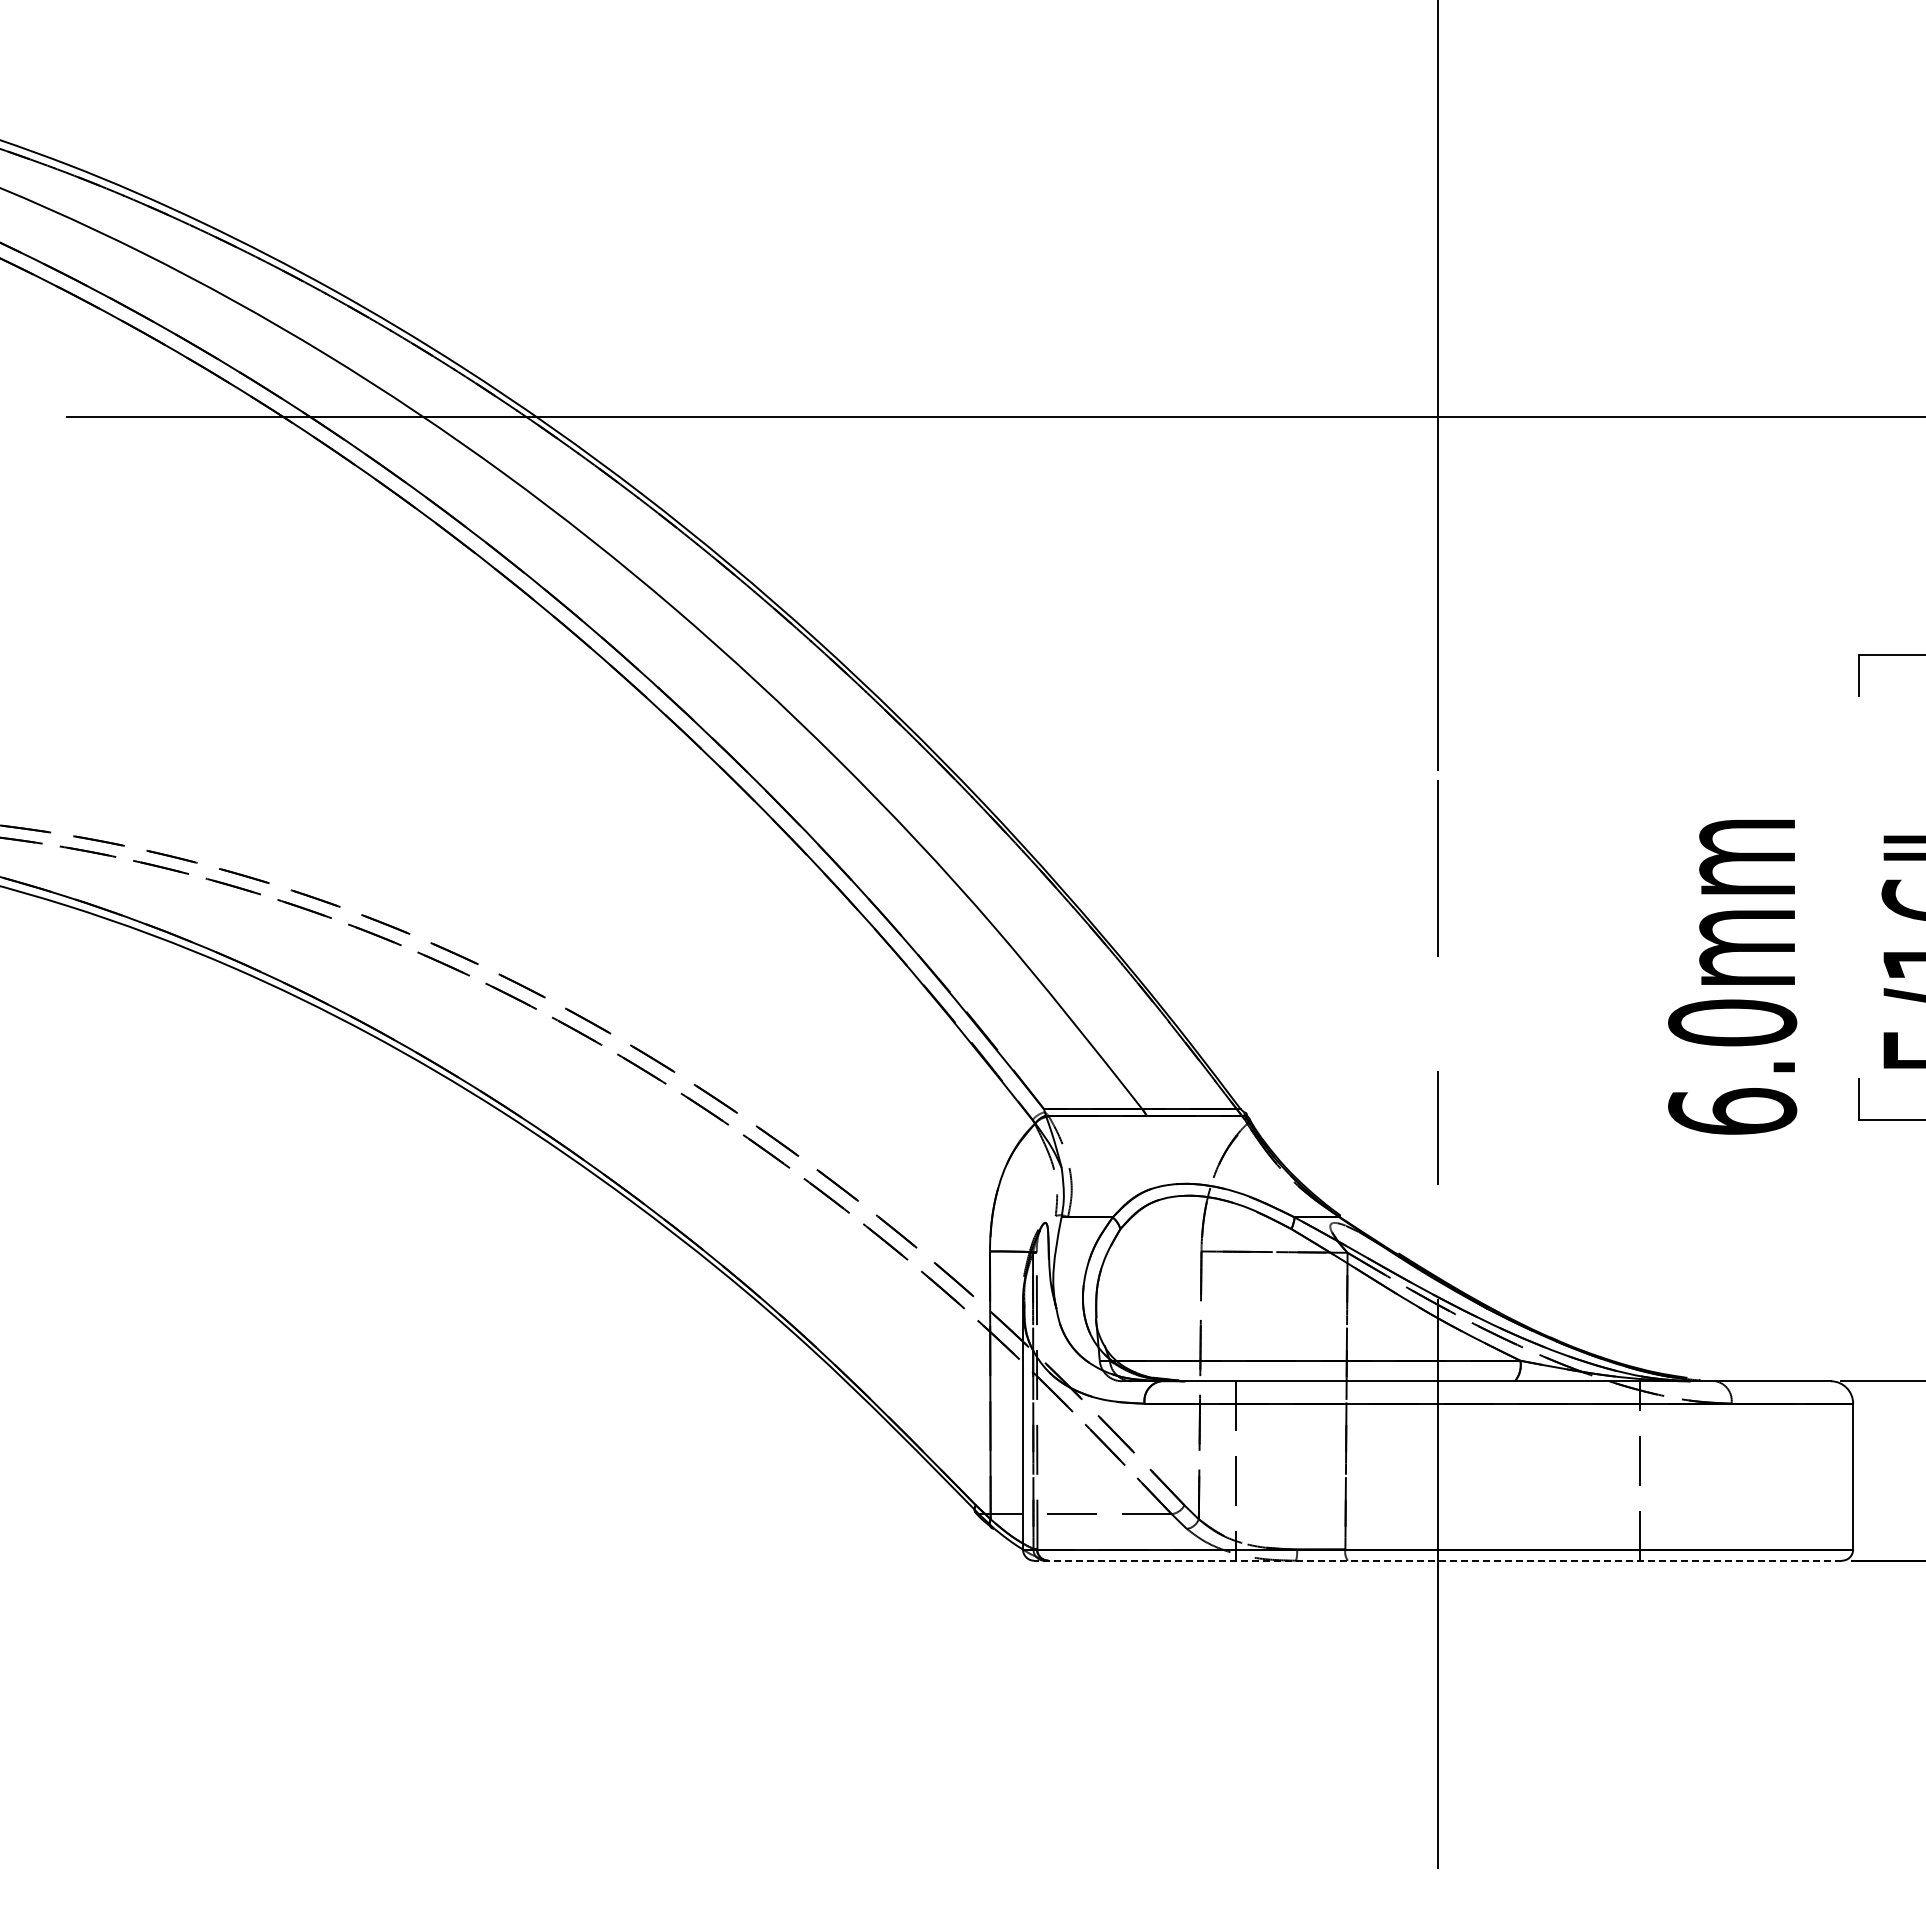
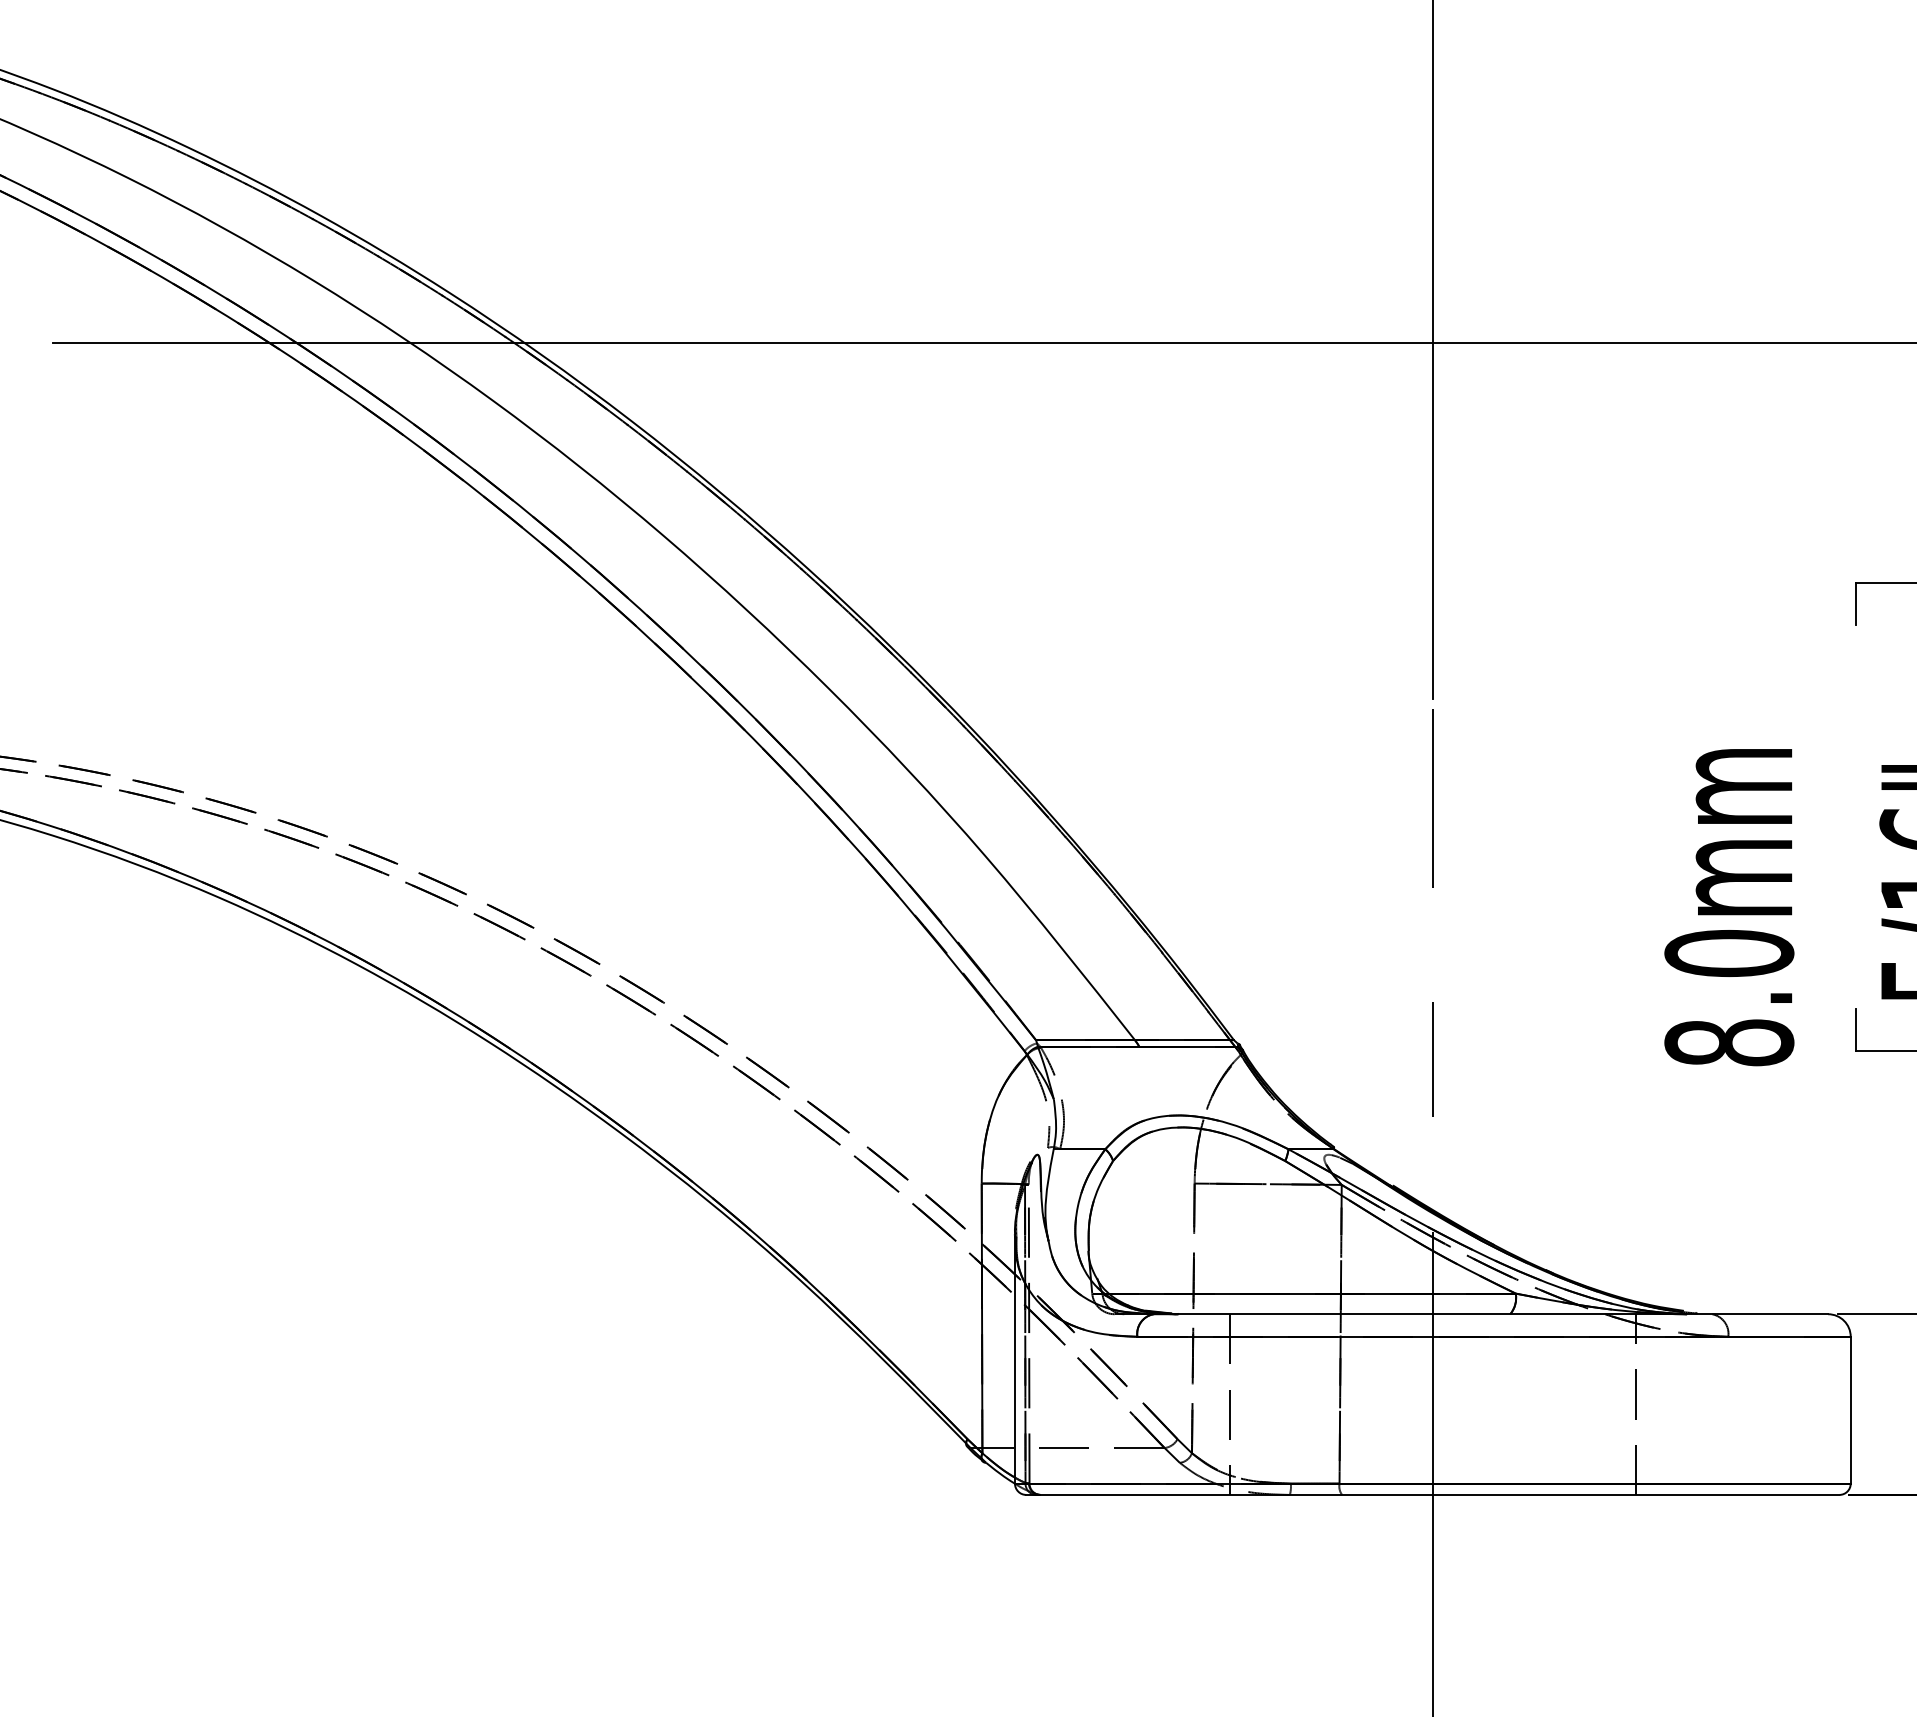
text: (1732, 1111) -> (1729, 1042), 6.0mm -> 8.0mm
line: (1438, 1560) -> (1433, 1494), dashed -> solid

